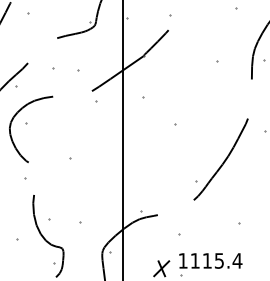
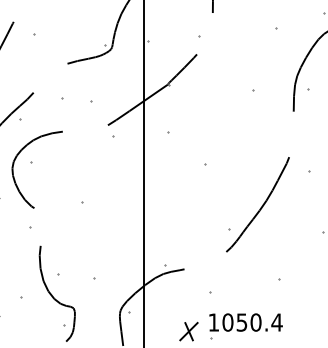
text: (206, 260) -> (241, 322), 1115.4 -> 1050.4

